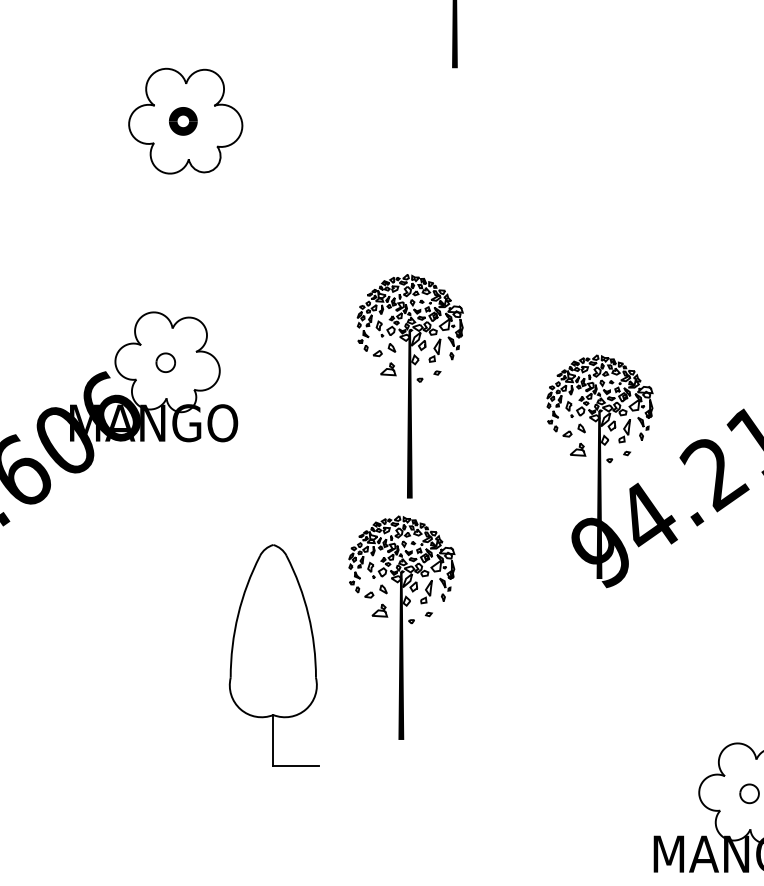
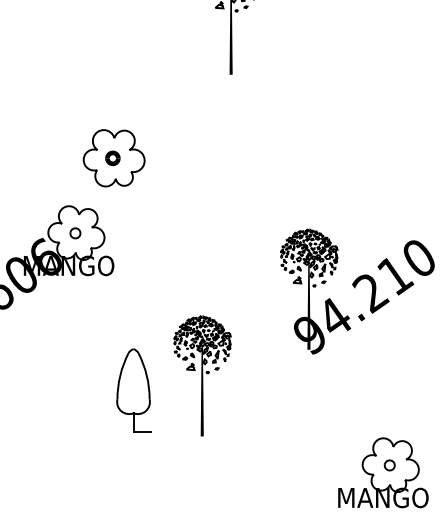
part: (184, 121) -> (113, 158), moved
part: (411, 385) -> (207, 245), removed
part: (273, 654) -> (133, 390), size x0.7

